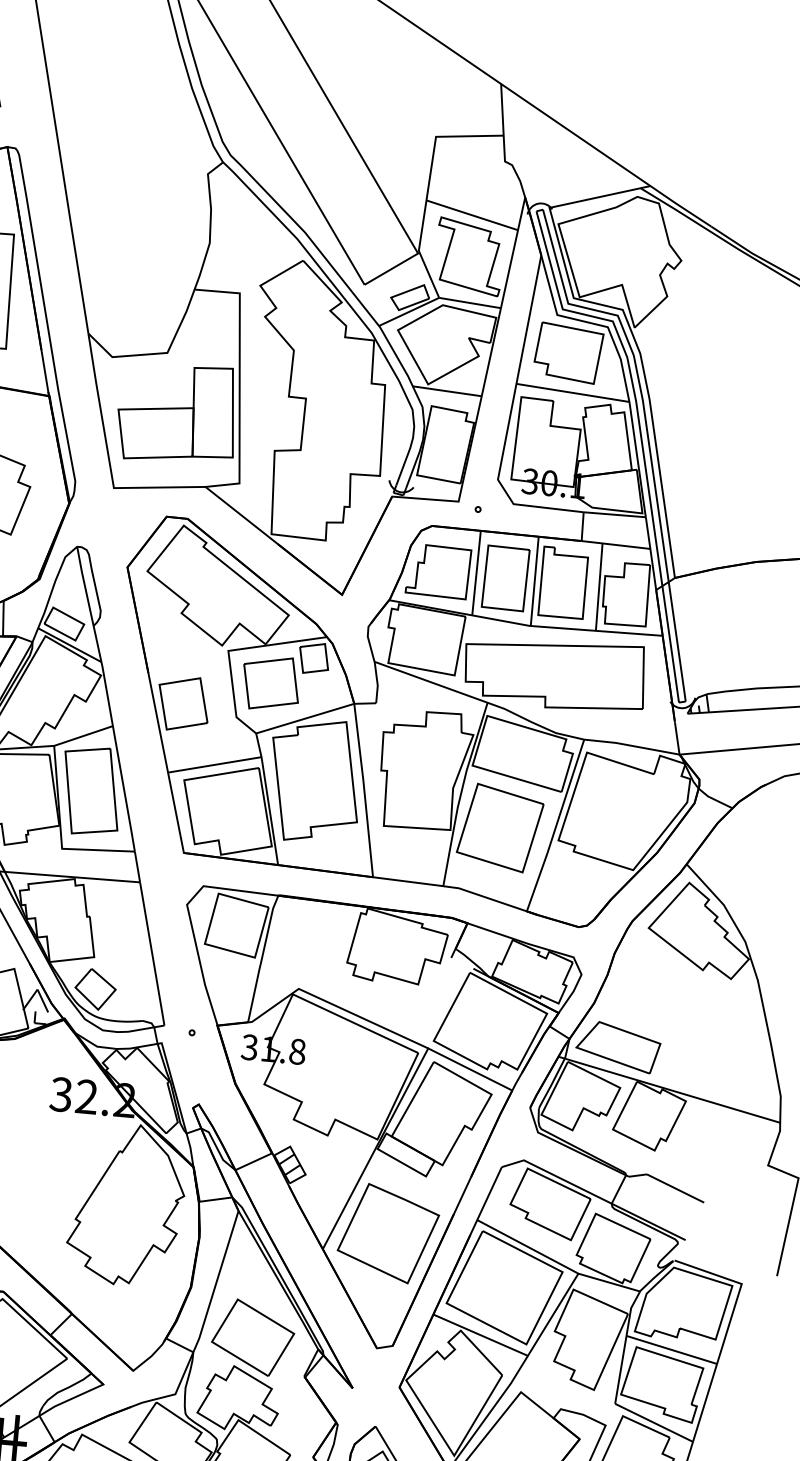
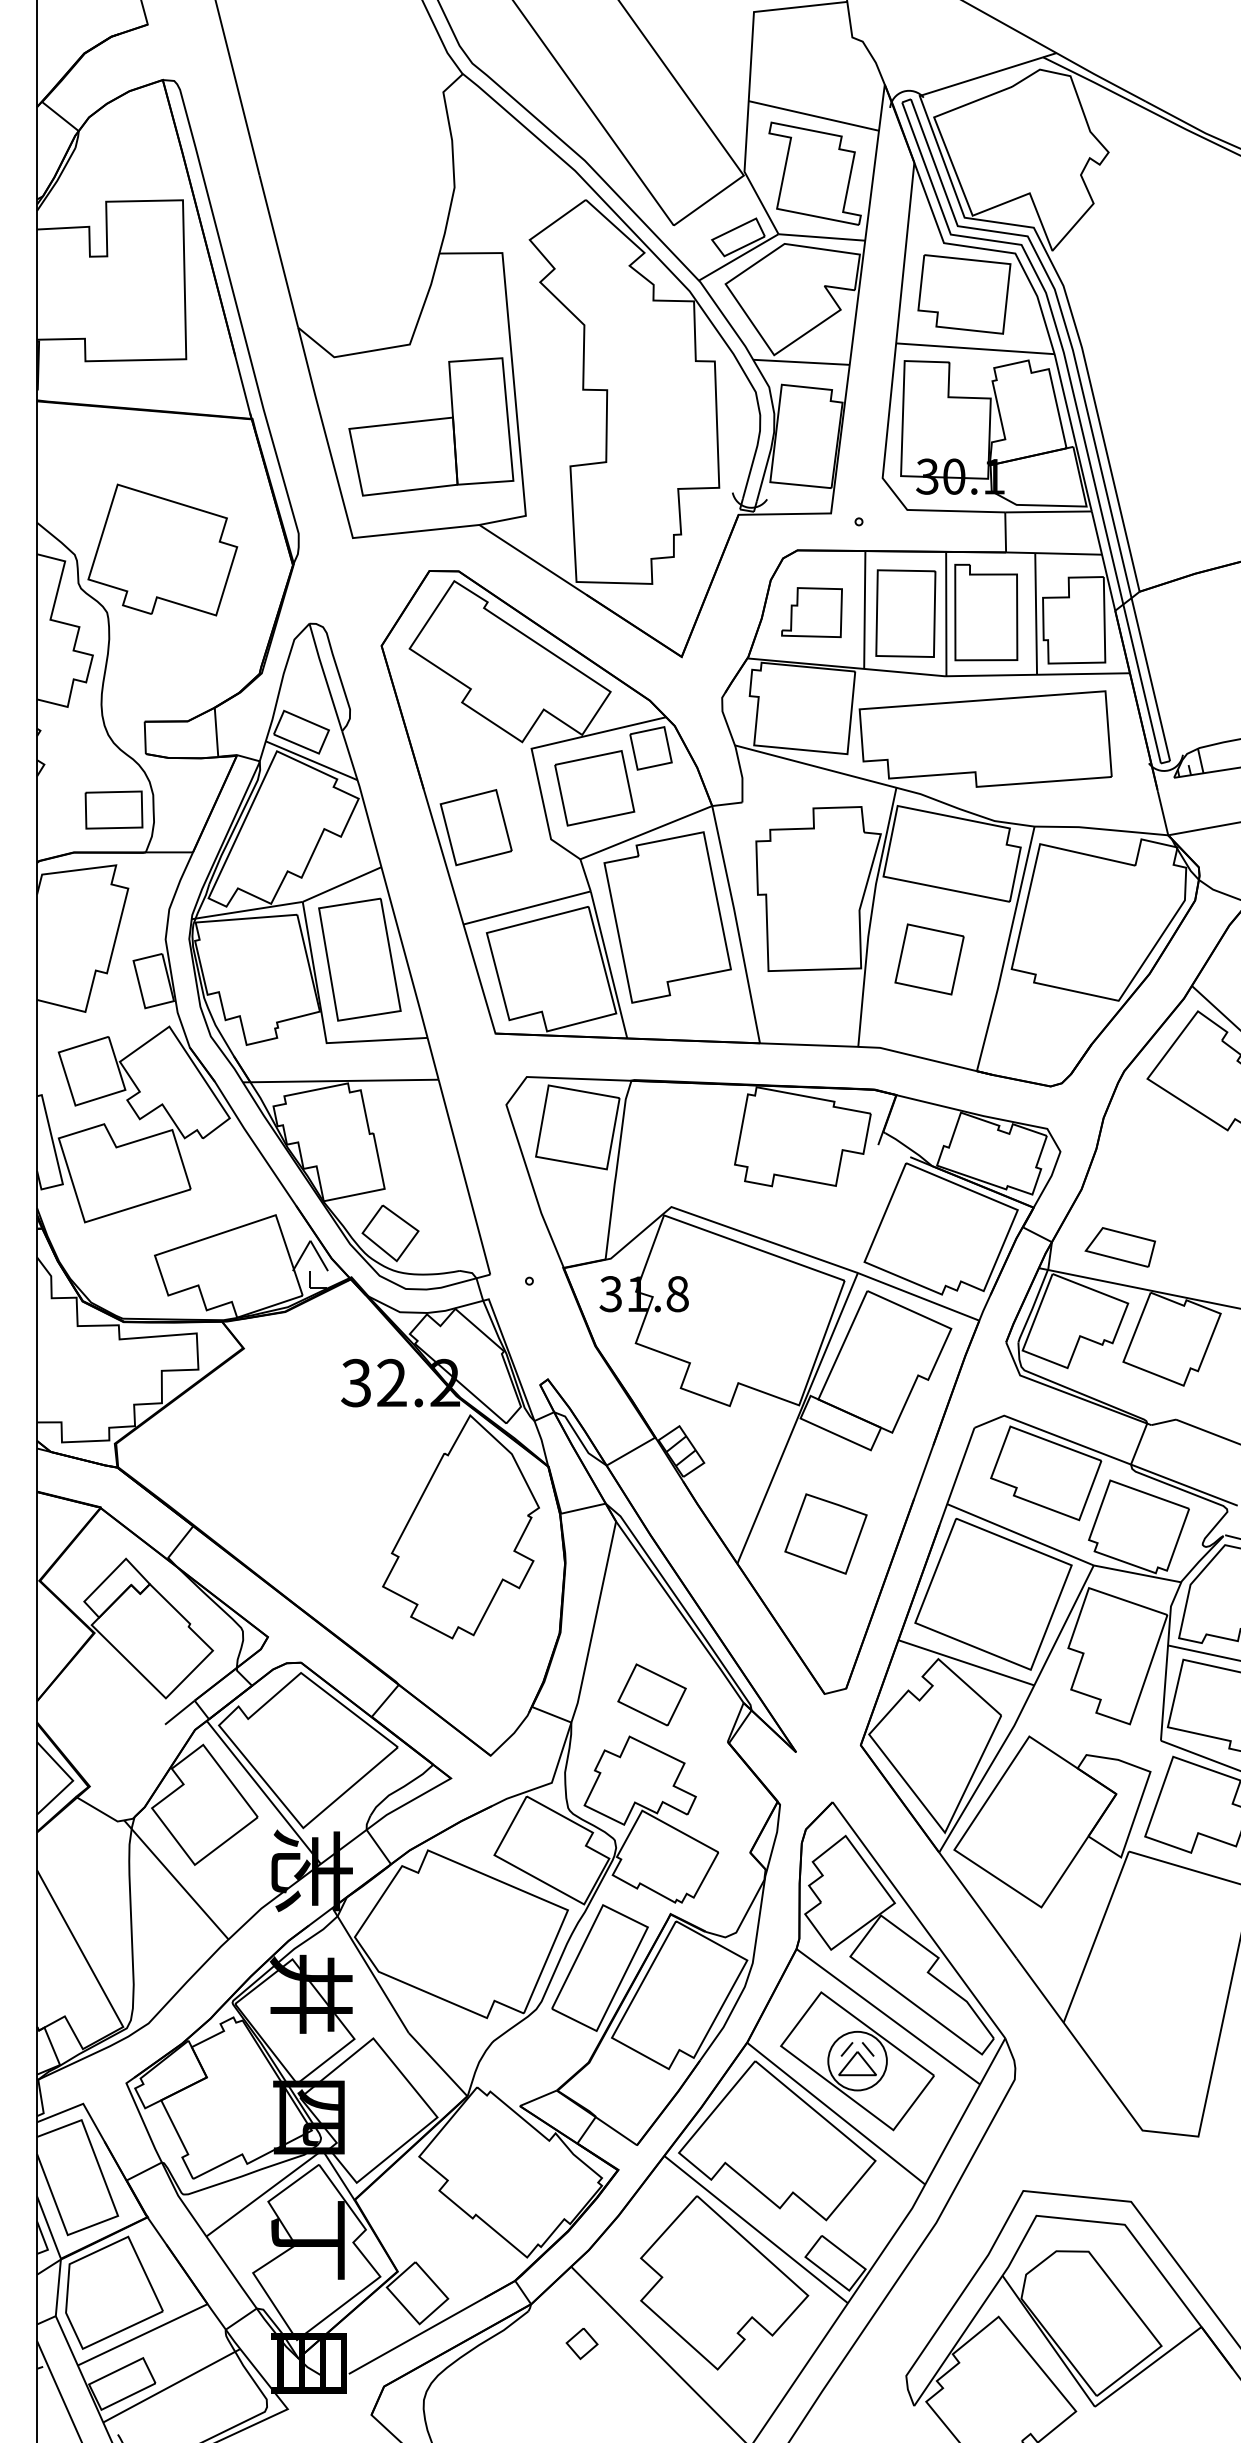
part: (438, 571) -> (811, 612), size x0.7
part: (500, 828) -> (929, 959), size x0.6
part: (618, 1047) -> (1120, 1247), size x0.6
part: (388, 1233) -> (825, 1533), size x0.6
part: (252, 1337) -> (651, 1694), size x0.6

